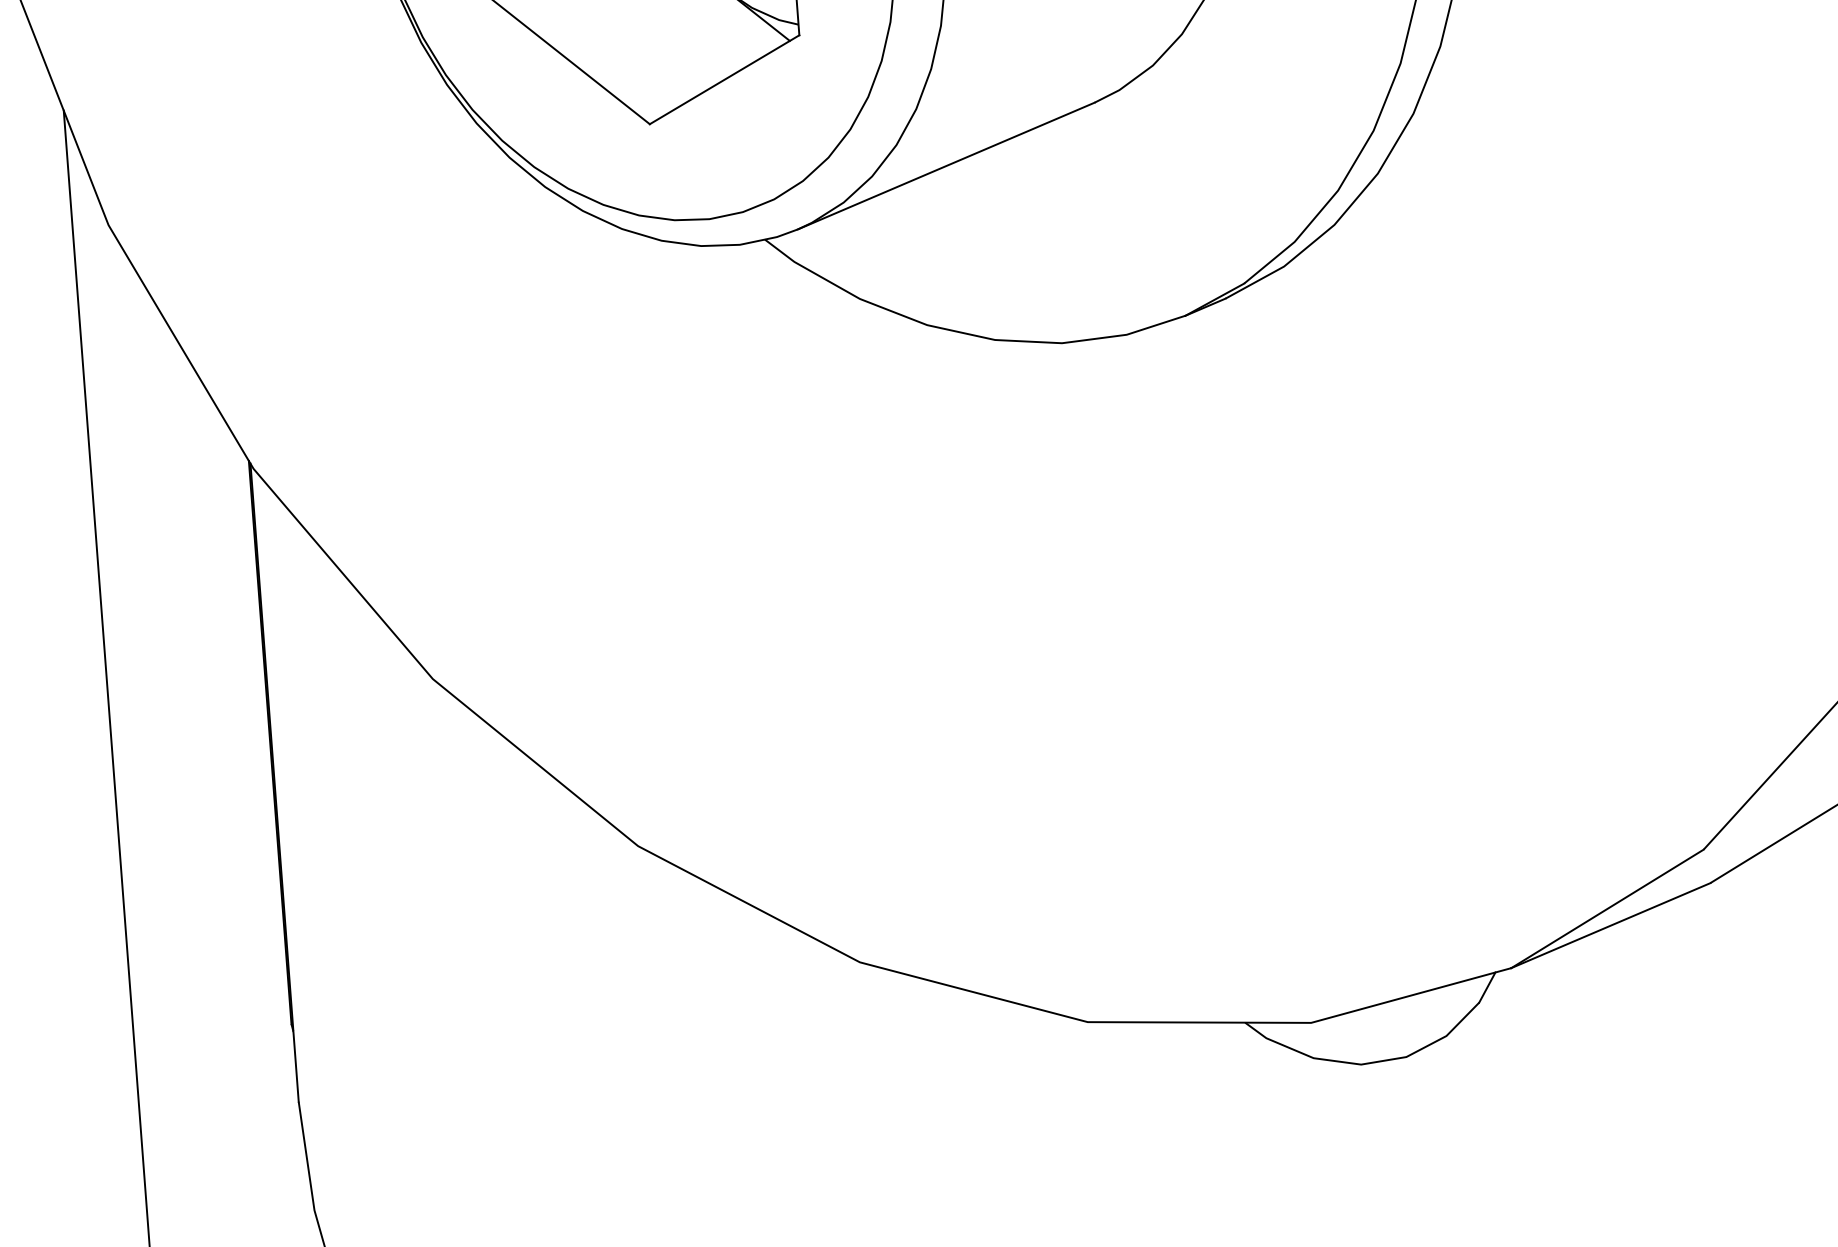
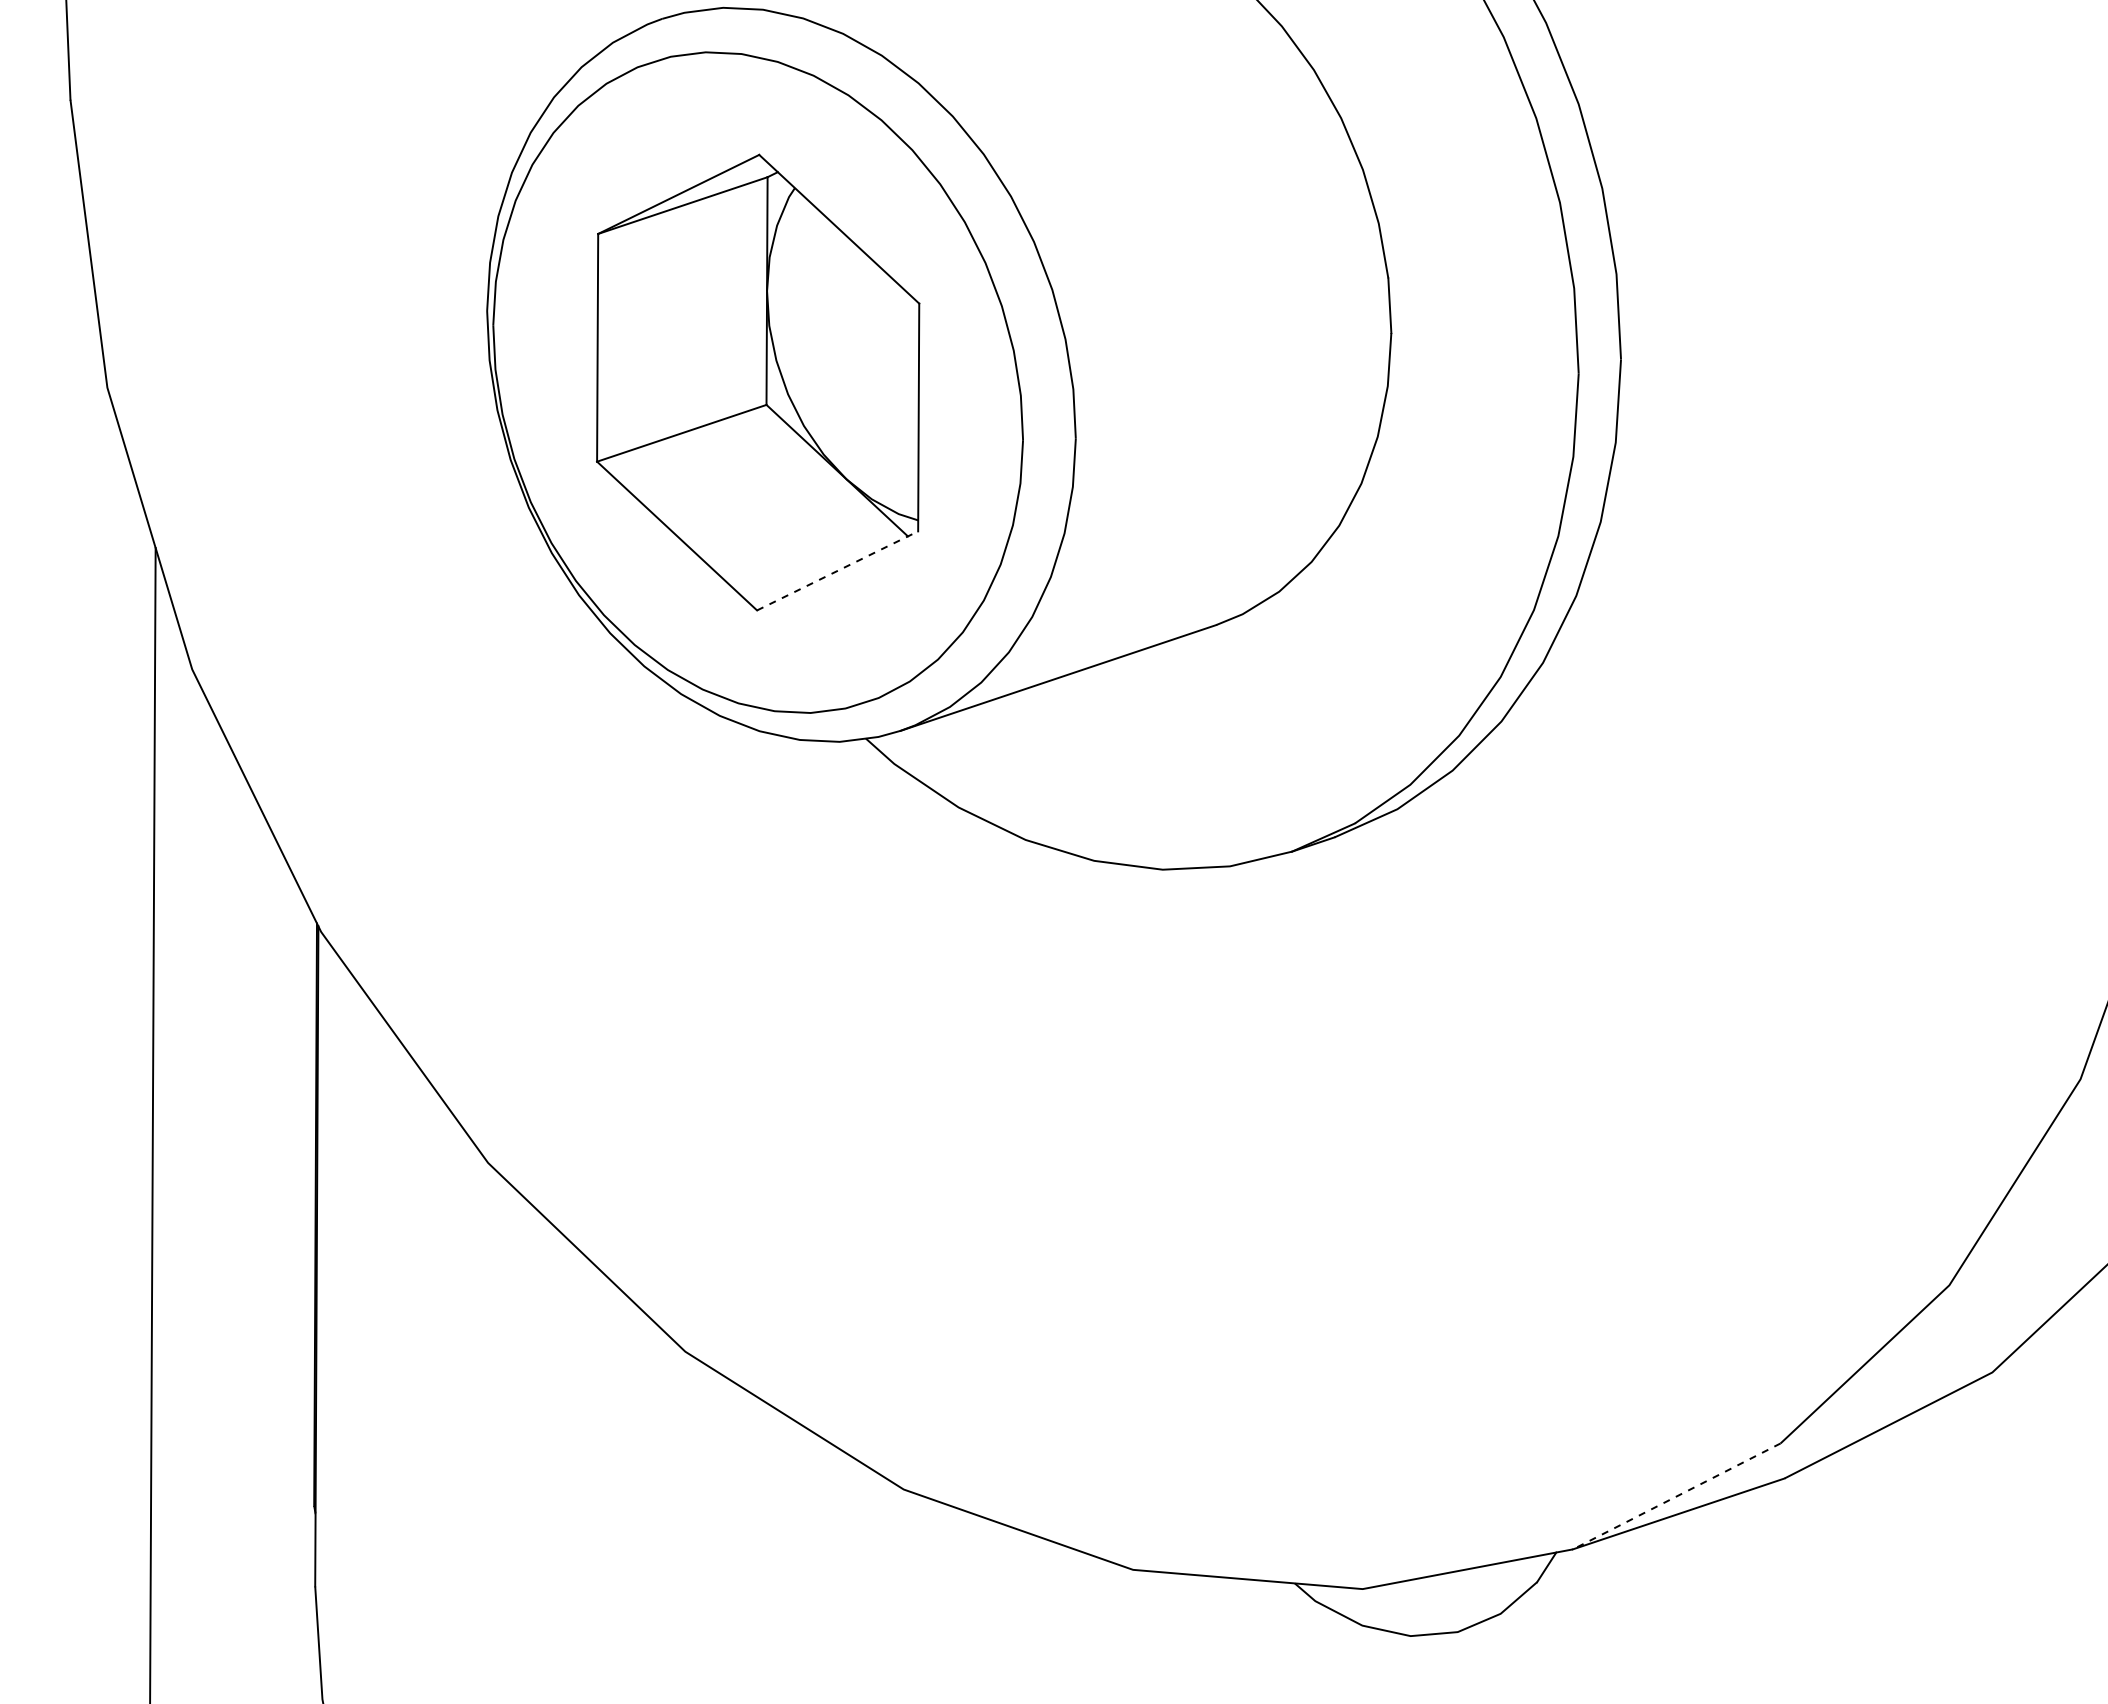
line: (724, 79) -> (837, 570), solid -> dashed
line: (1607, 909) -> (1676, 1496), solid -> dashed

